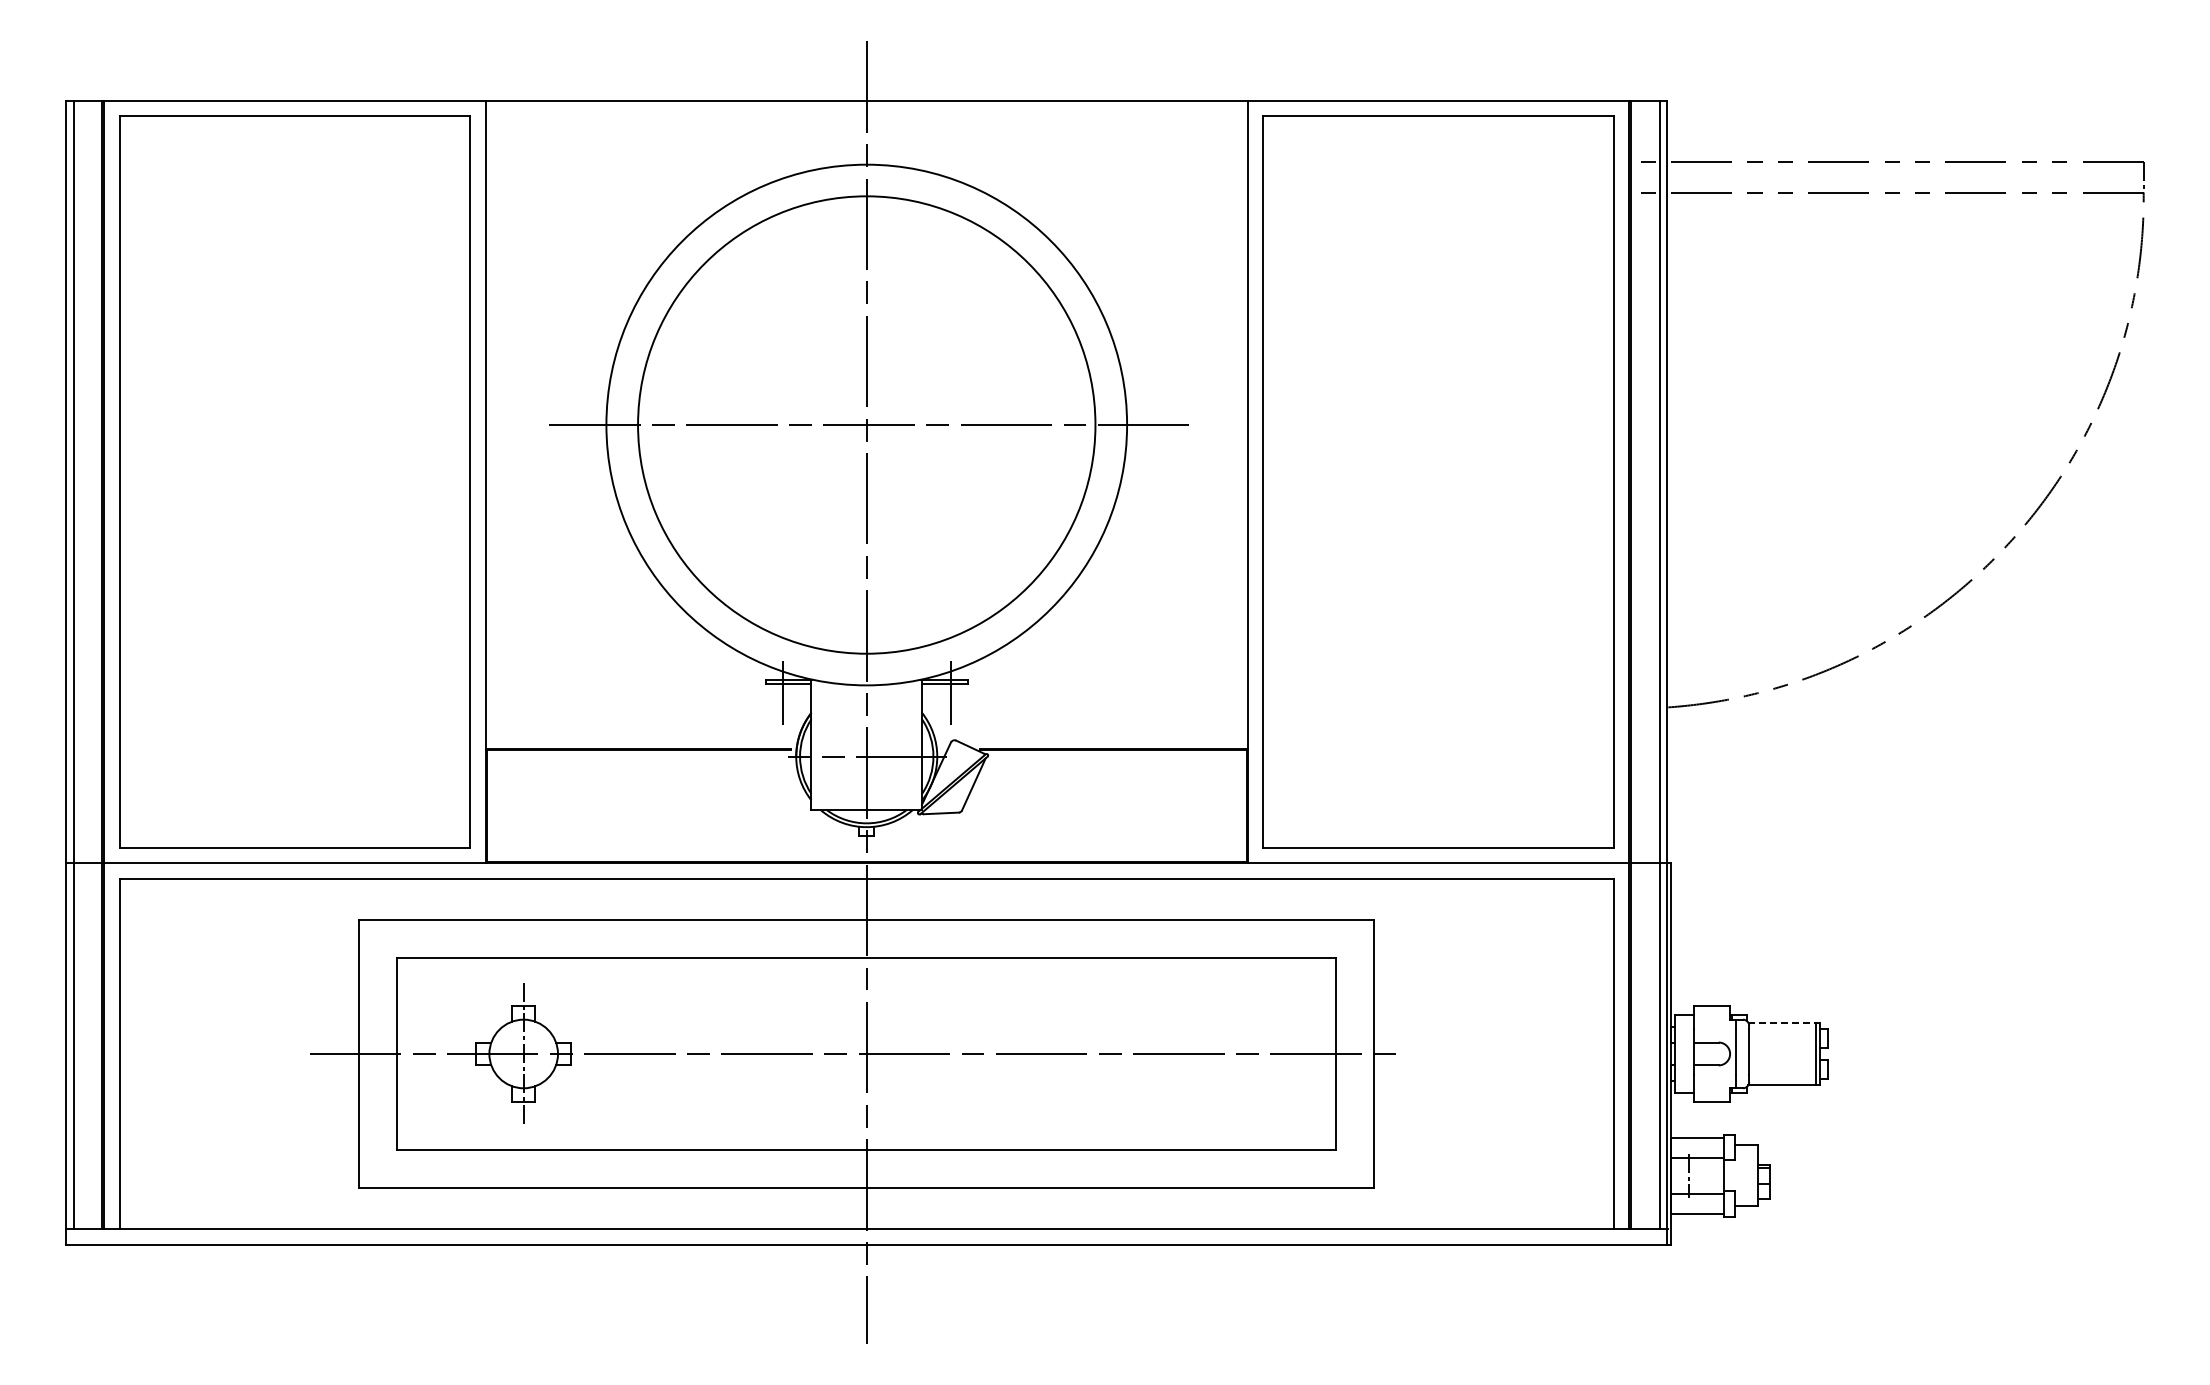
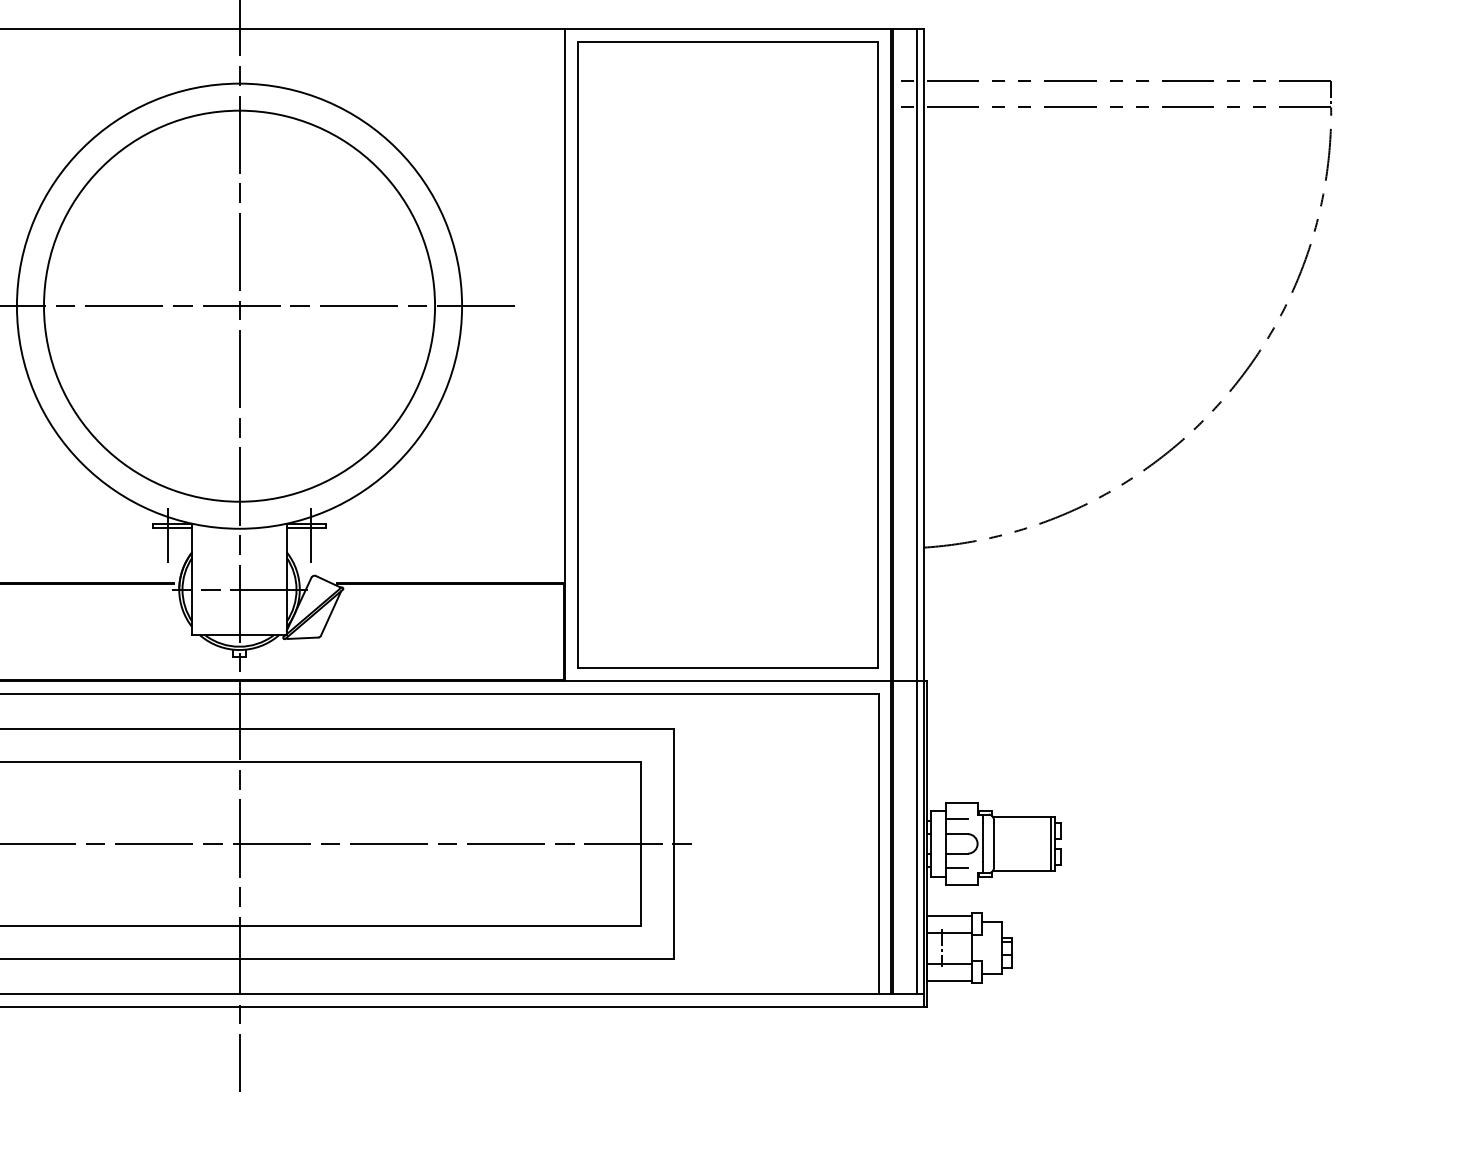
line: (1784, 1022) -> (1024, 816), dashed -> solid
line: (1705, 1025) -> (956, 819), added
line: (1705, 1082) -> (956, 868), added

